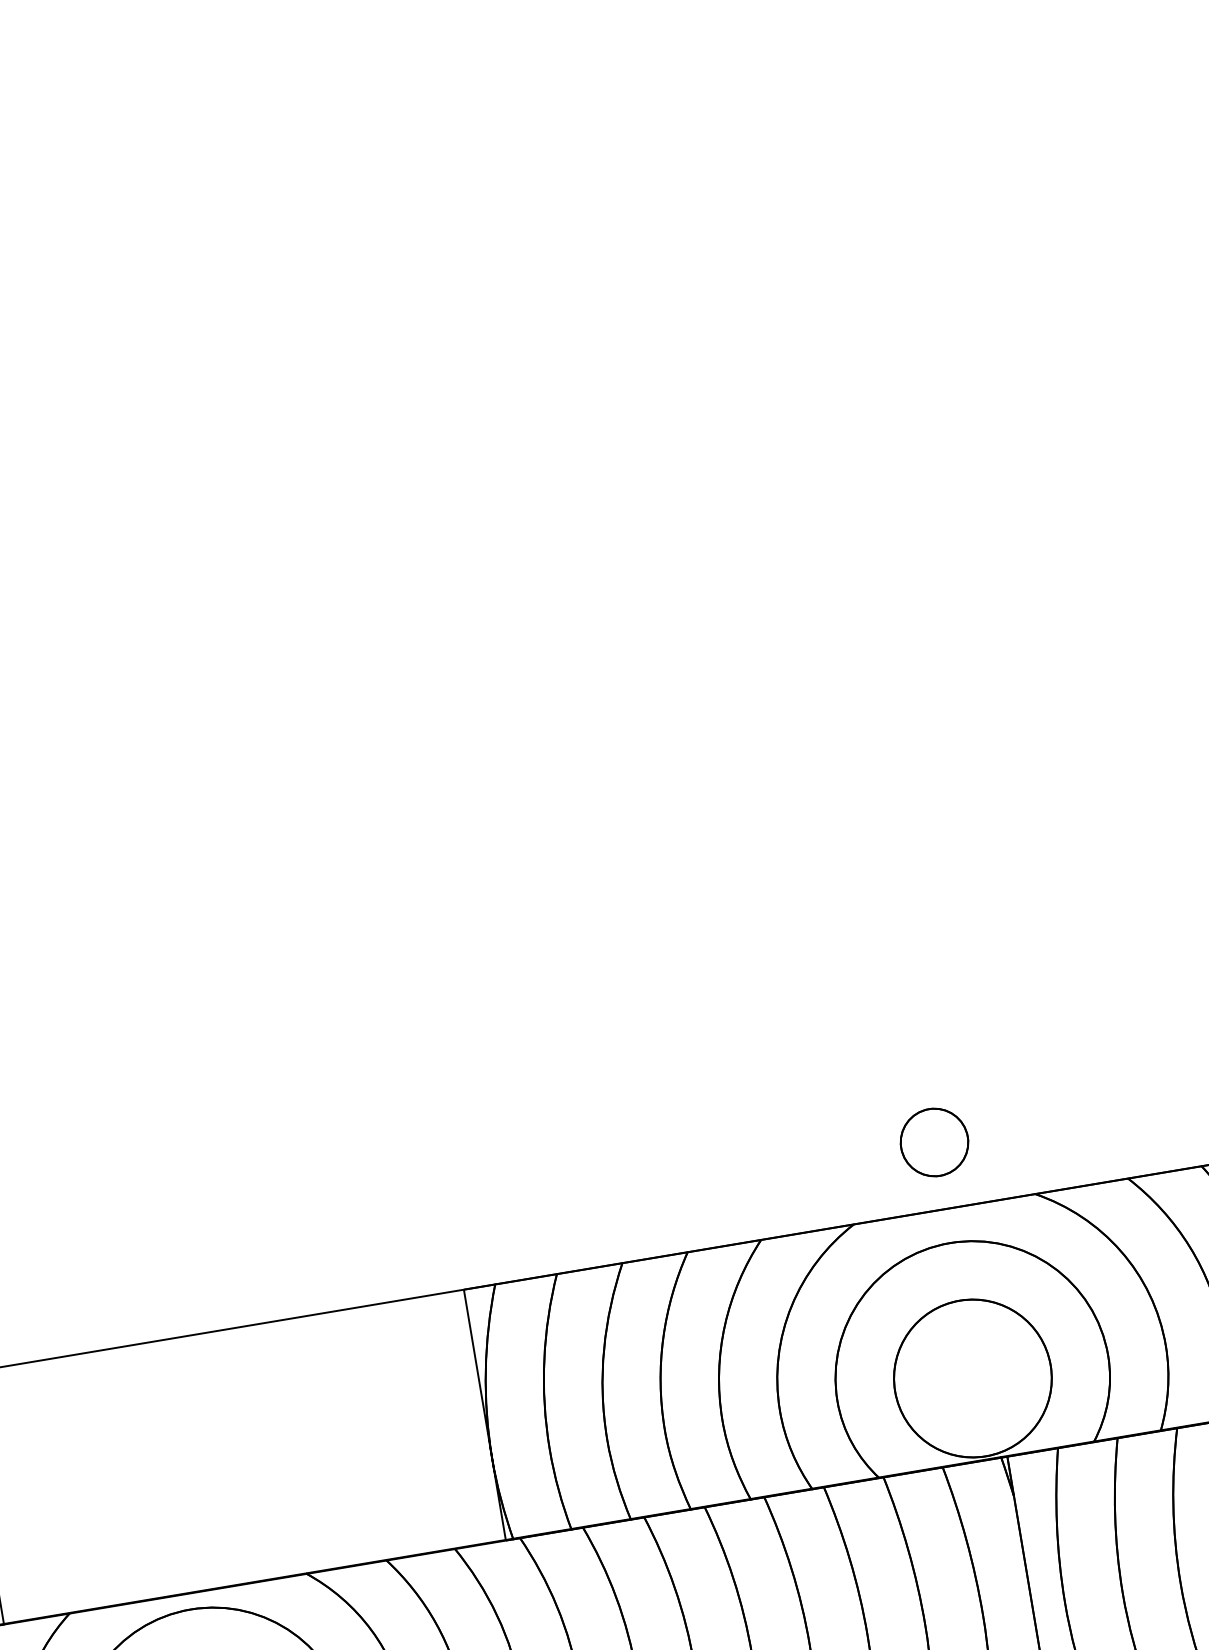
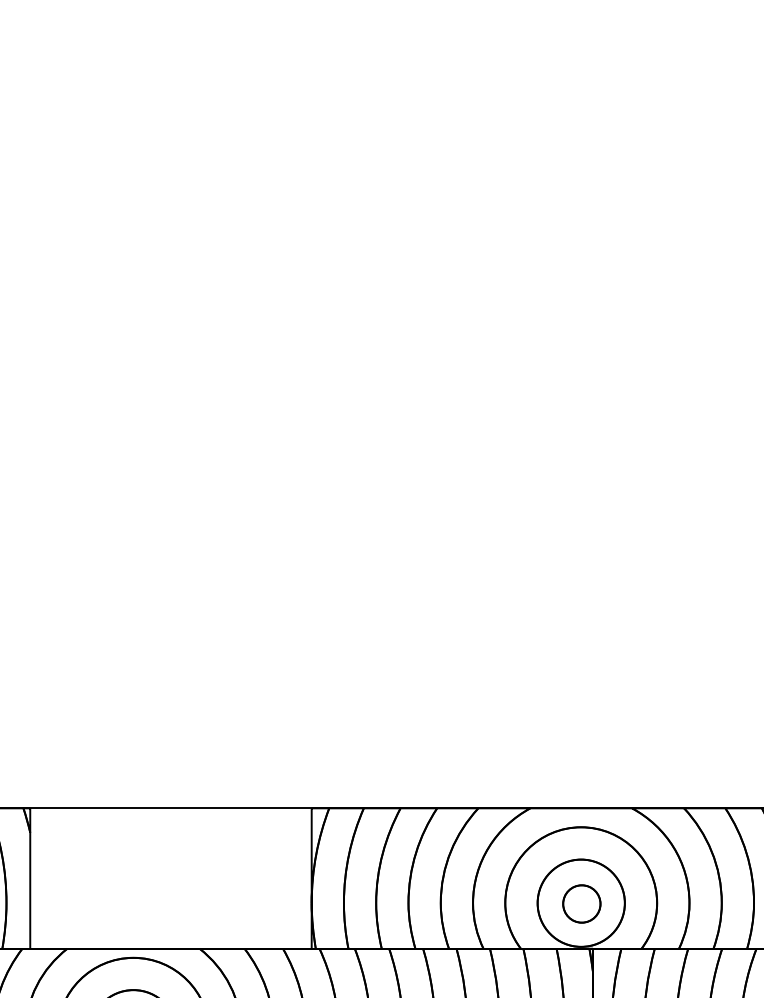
part: (933, 1141) -> (581, 903), moved

